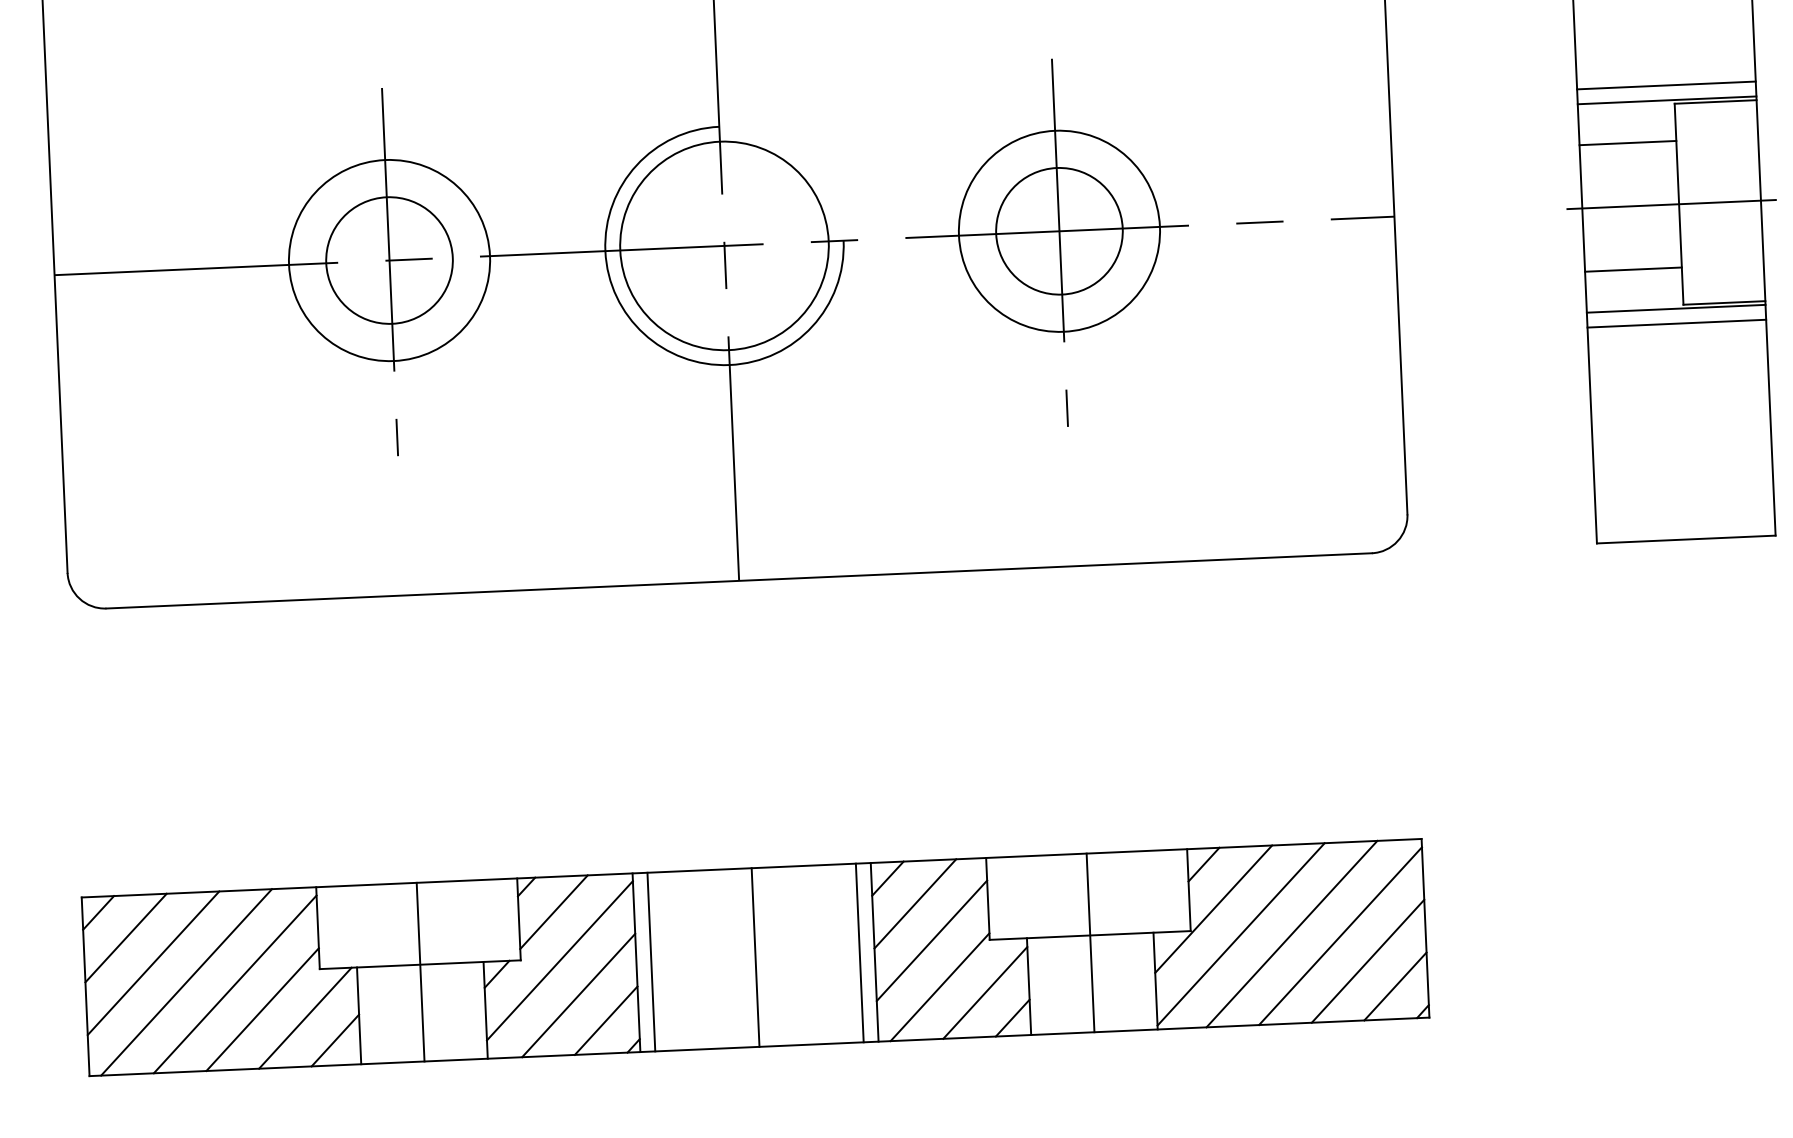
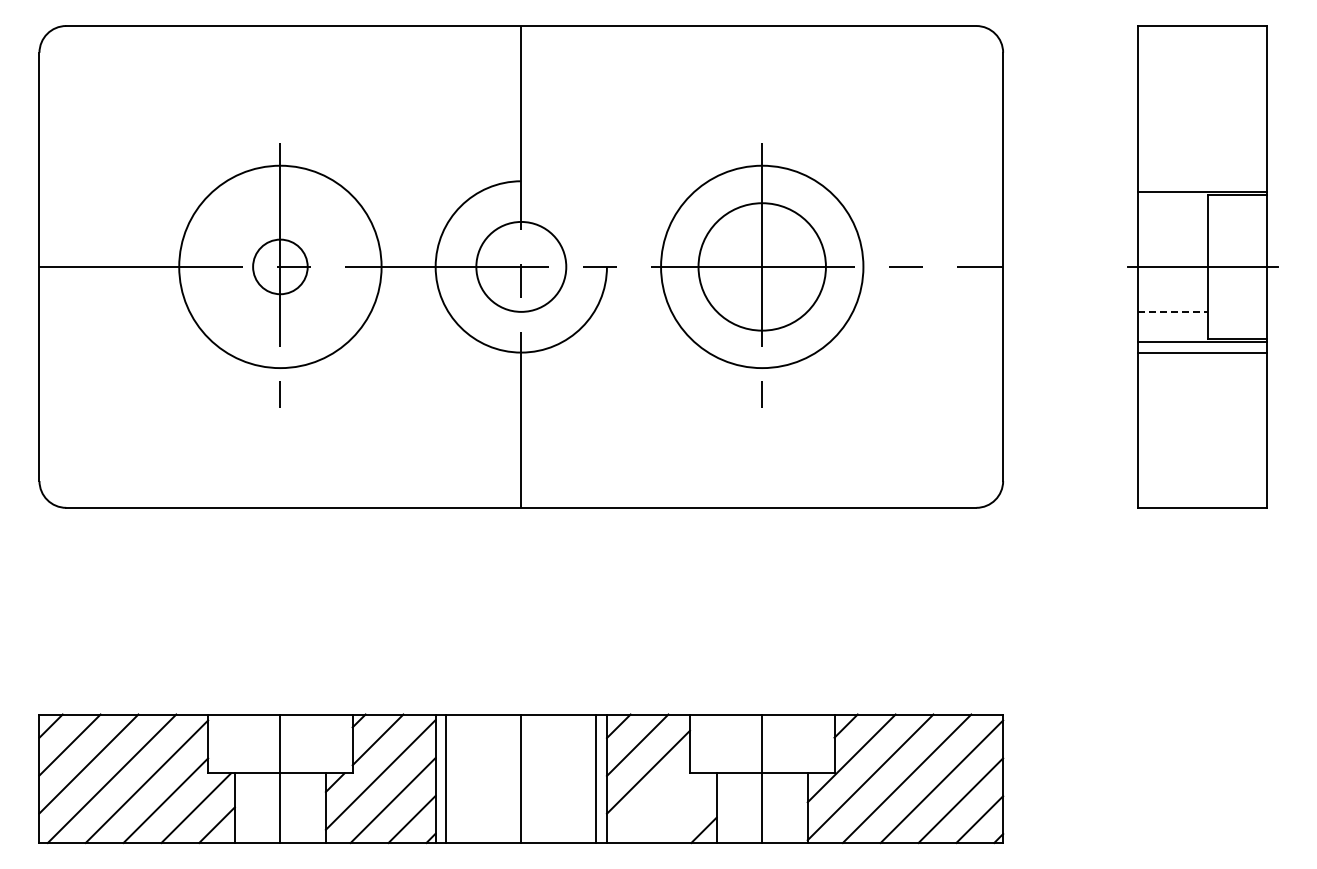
line: (1666, 85) -> (1202, 181), removed
line: (1627, 143) -> (1172, 221), removed
circle: (1058, 230) -> (761, 266), size x1.4
circle: (1058, 230) -> (761, 266), size x1.4
circle: (724, 245) -> (521, 266), size x0.6
circle: (388, 259) -> (279, 266), size x0.6
circle: (389, 259) -> (280, 266), size x1.4
line: (1634, 269) -> (1173, 312), solid -> dashed
line: (939, 986) -> (652, 805), removed
line: (984, 993) -> (684, 811), removed

